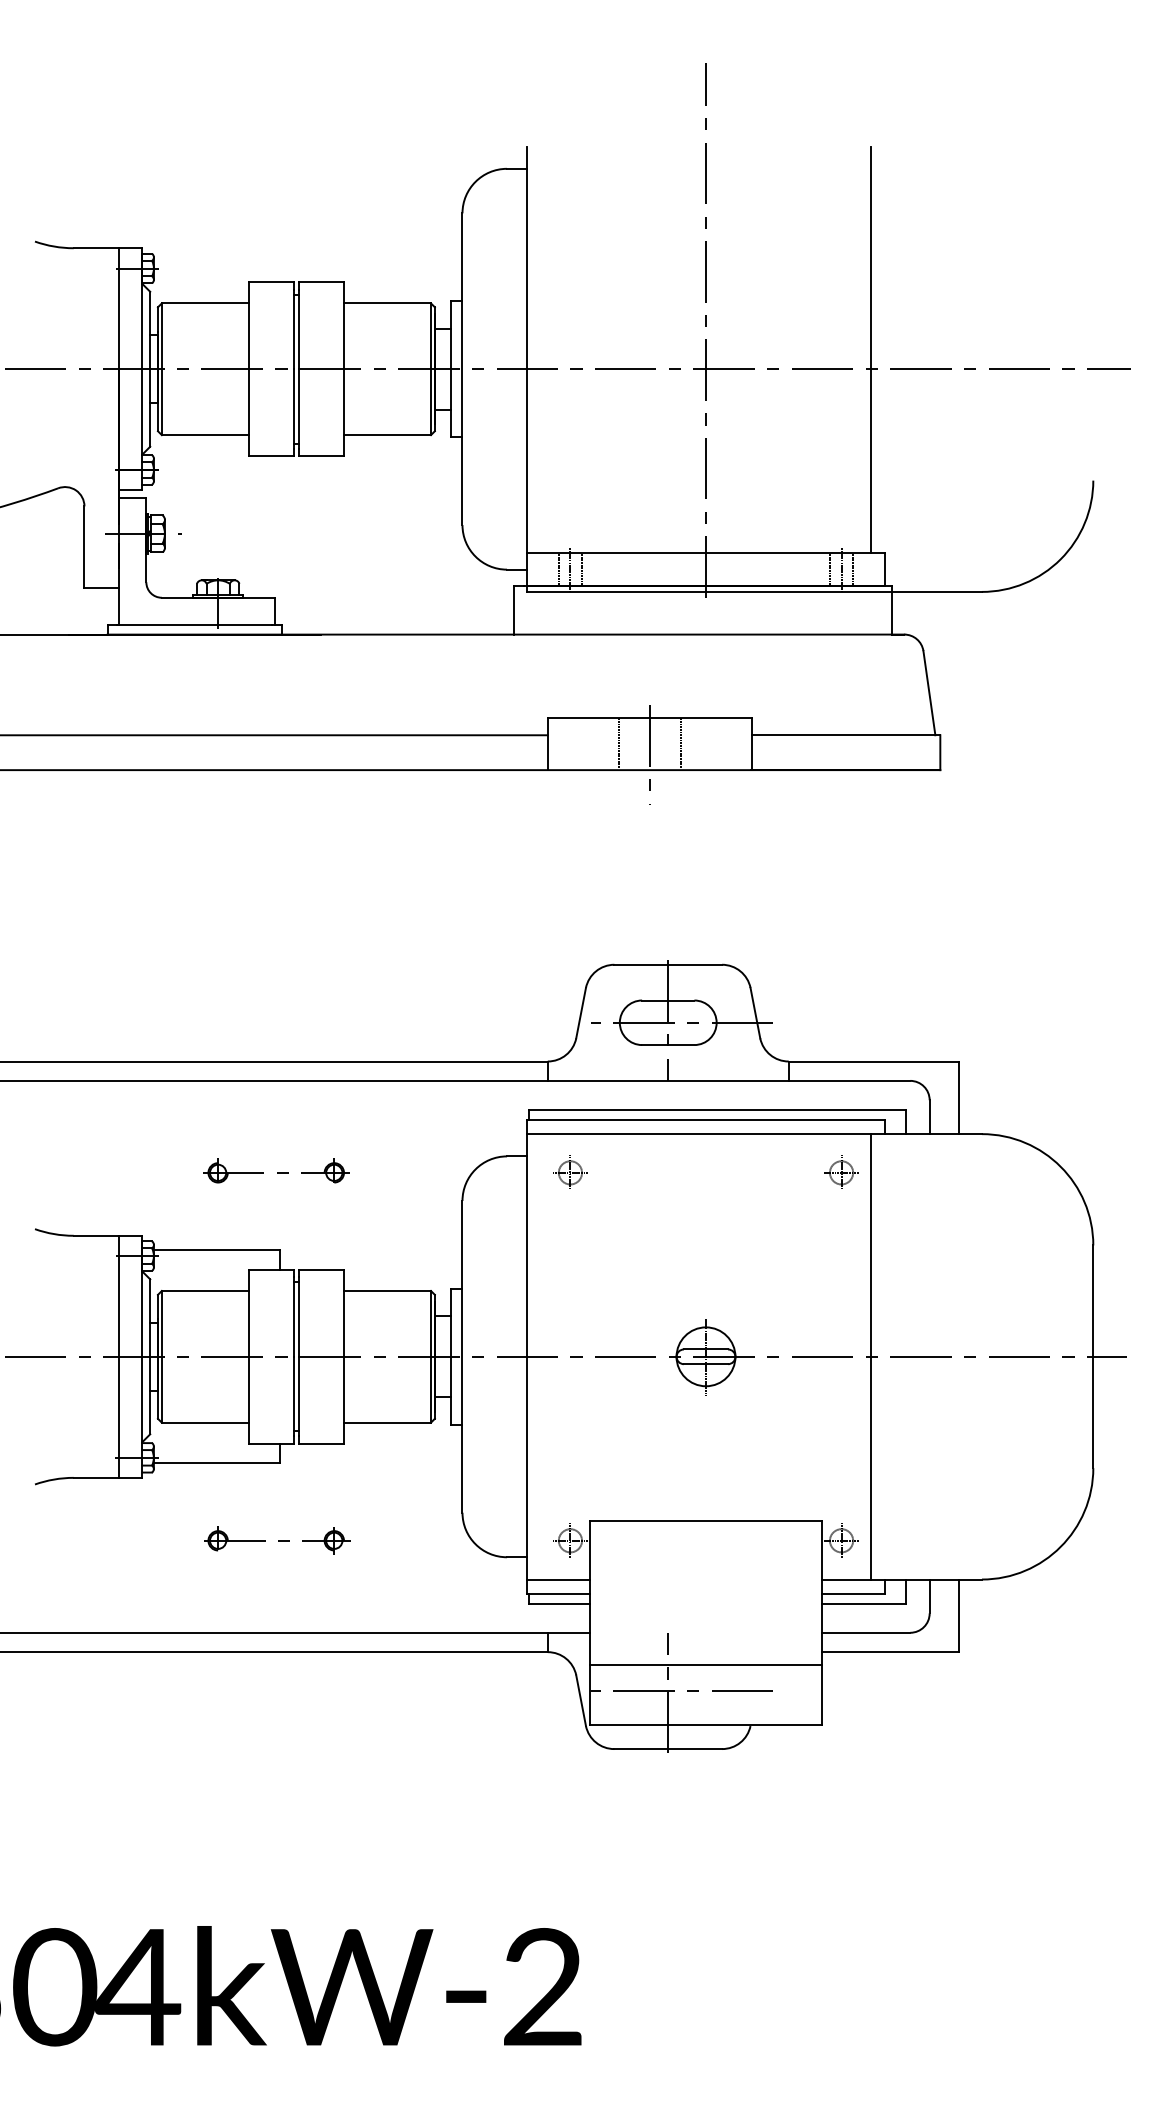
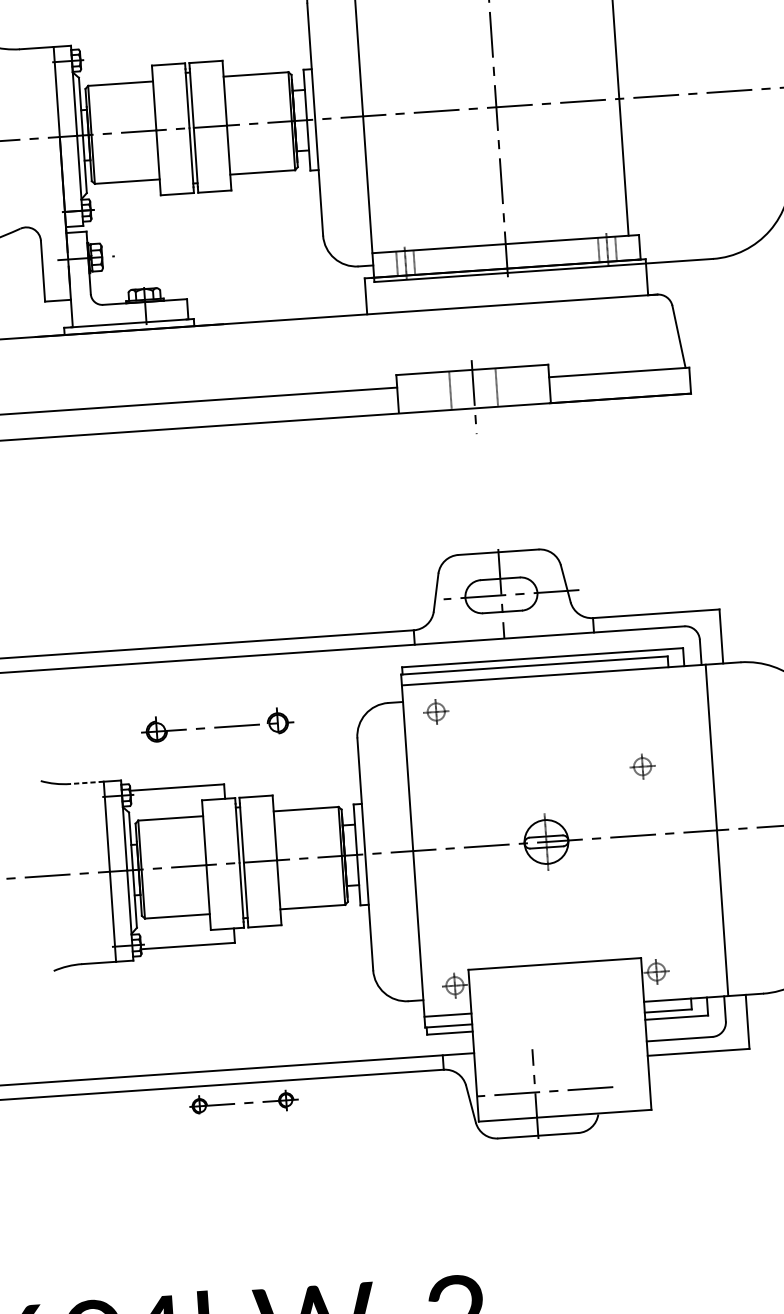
part: (276, 1170) -> (217, 725), size x1.4
part: (841, 1171) -> (642, 765), moved
line: (96, 1235) -> (86, 782), solid -> dashed
line: (871, 1356) -> (717, 830), moved
part: (277, 1540) -> (243, 1103), moved
line: (706, 1664) -> (562, 1070), removed

